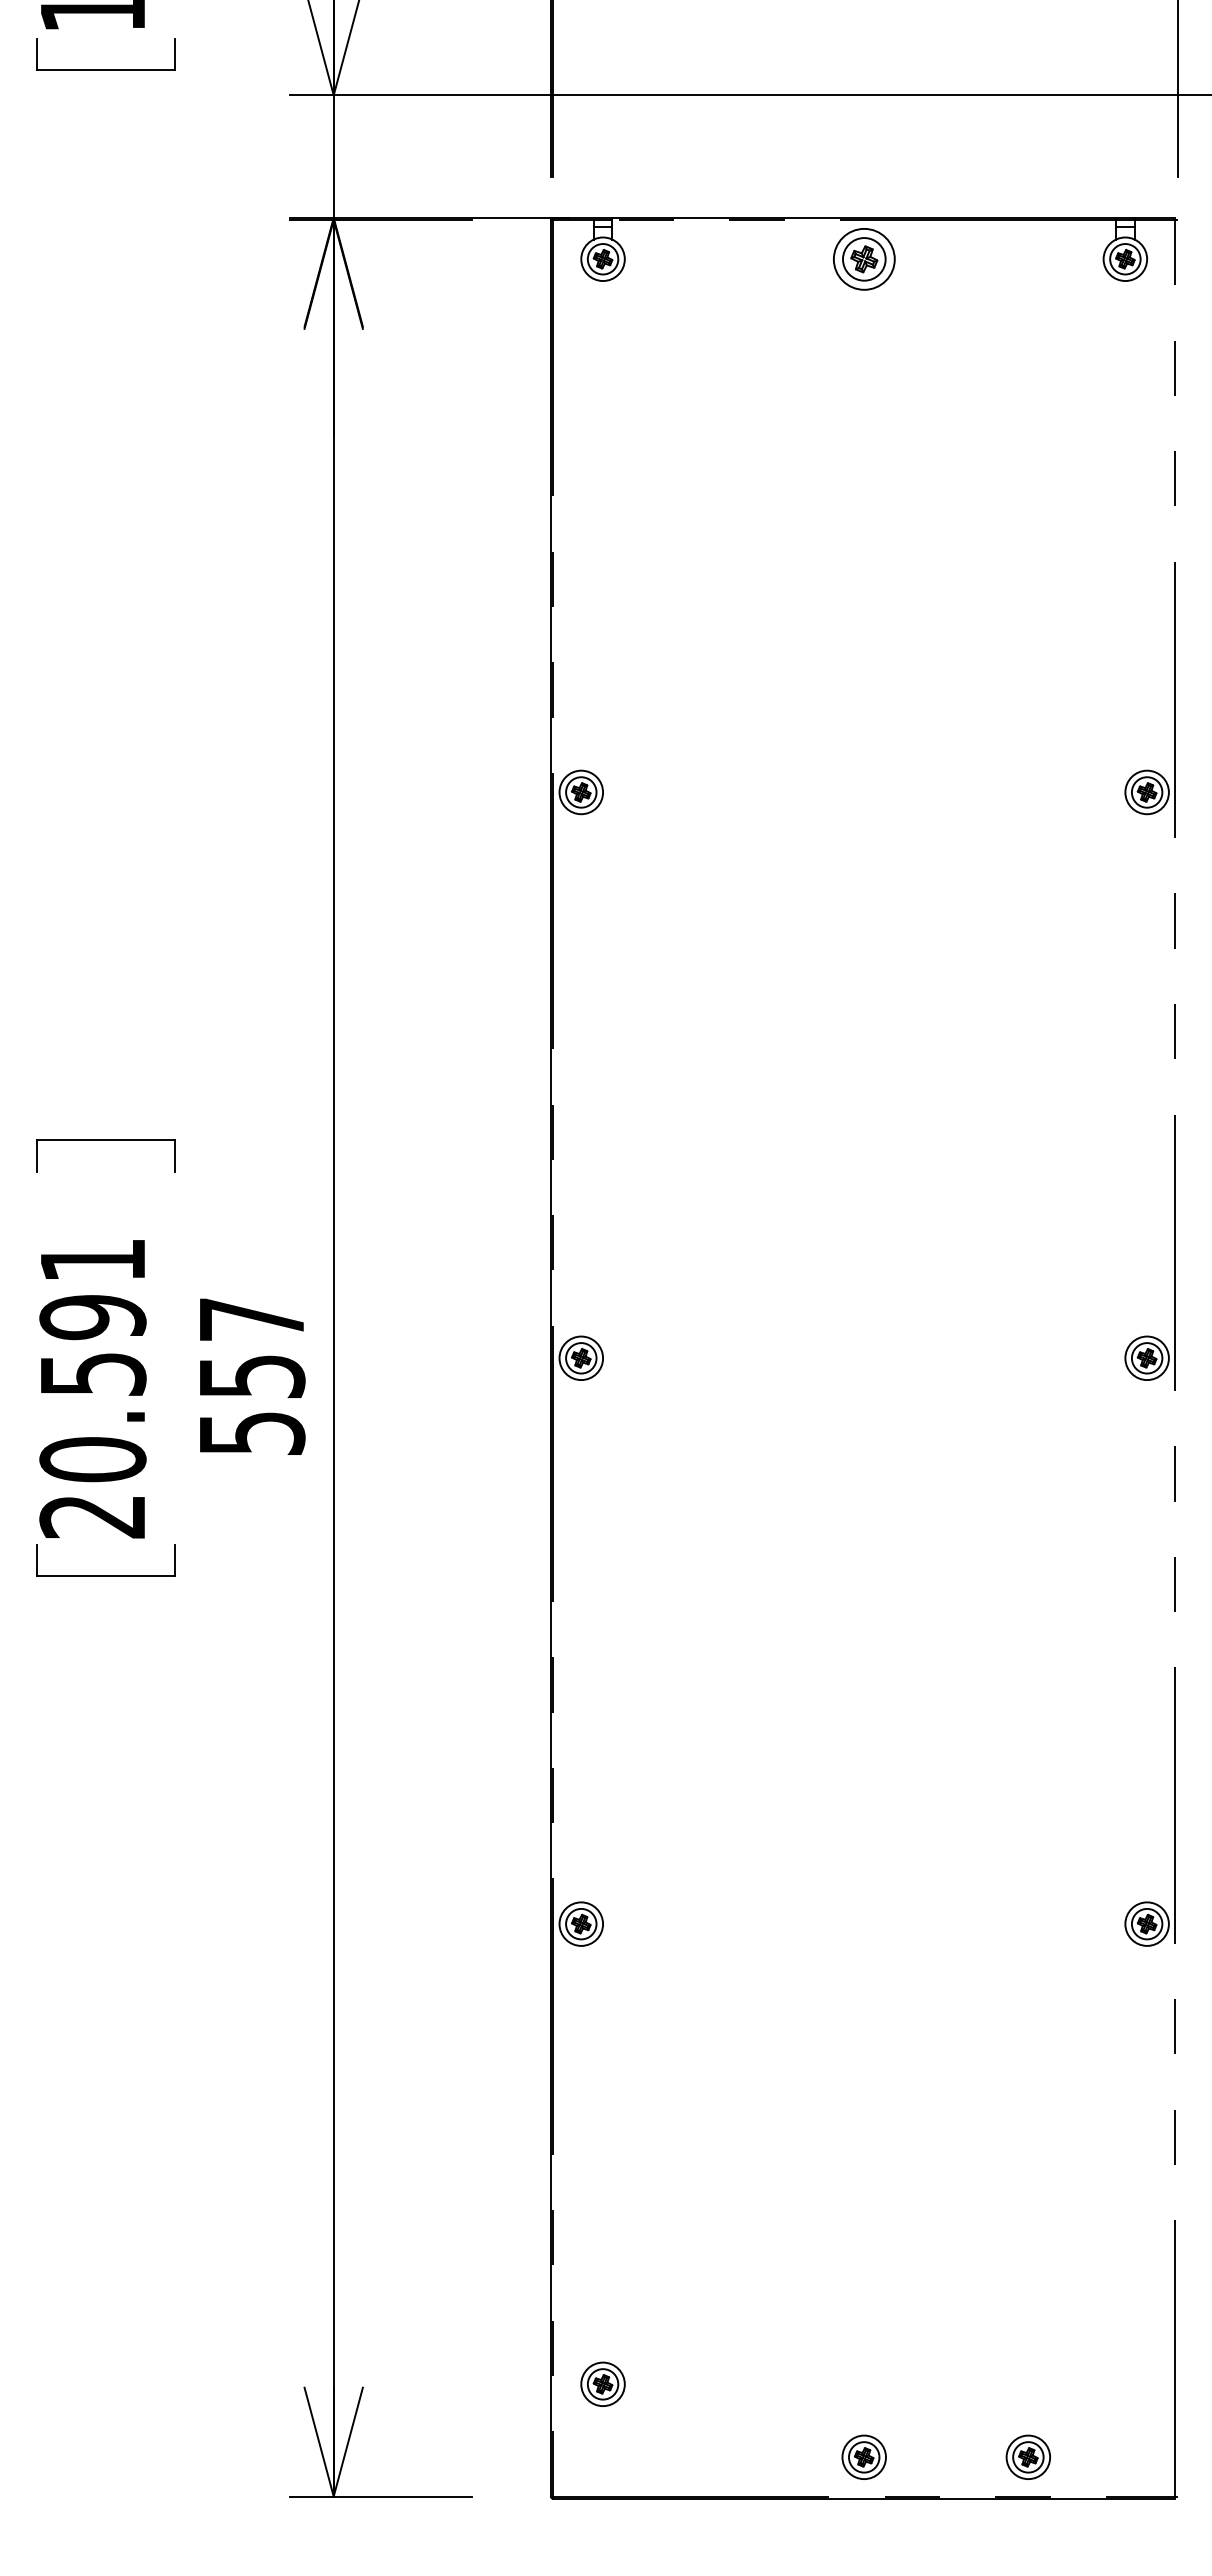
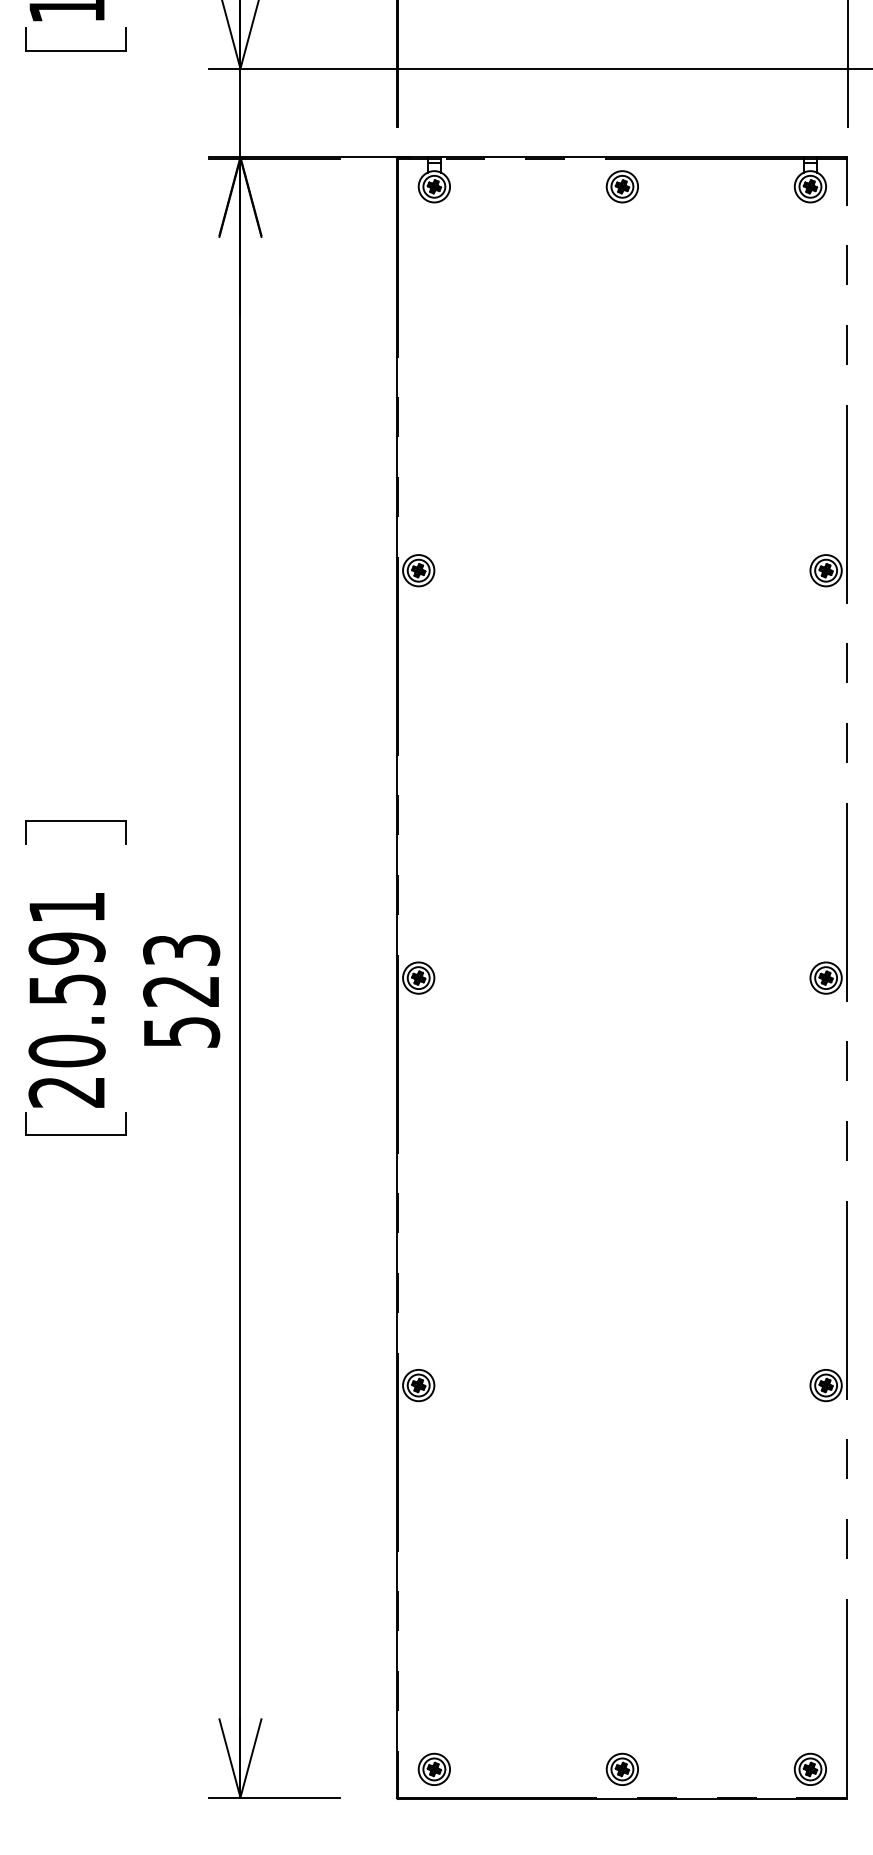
part: (863, 258) -> (621, 186), size x0.71
text: (251, 1348) -> (181, 971), 557 -> 523
part: (602, 2383) -> (433, 1768), moved
part: (1027, 2456) -> (809, 1768), moved

